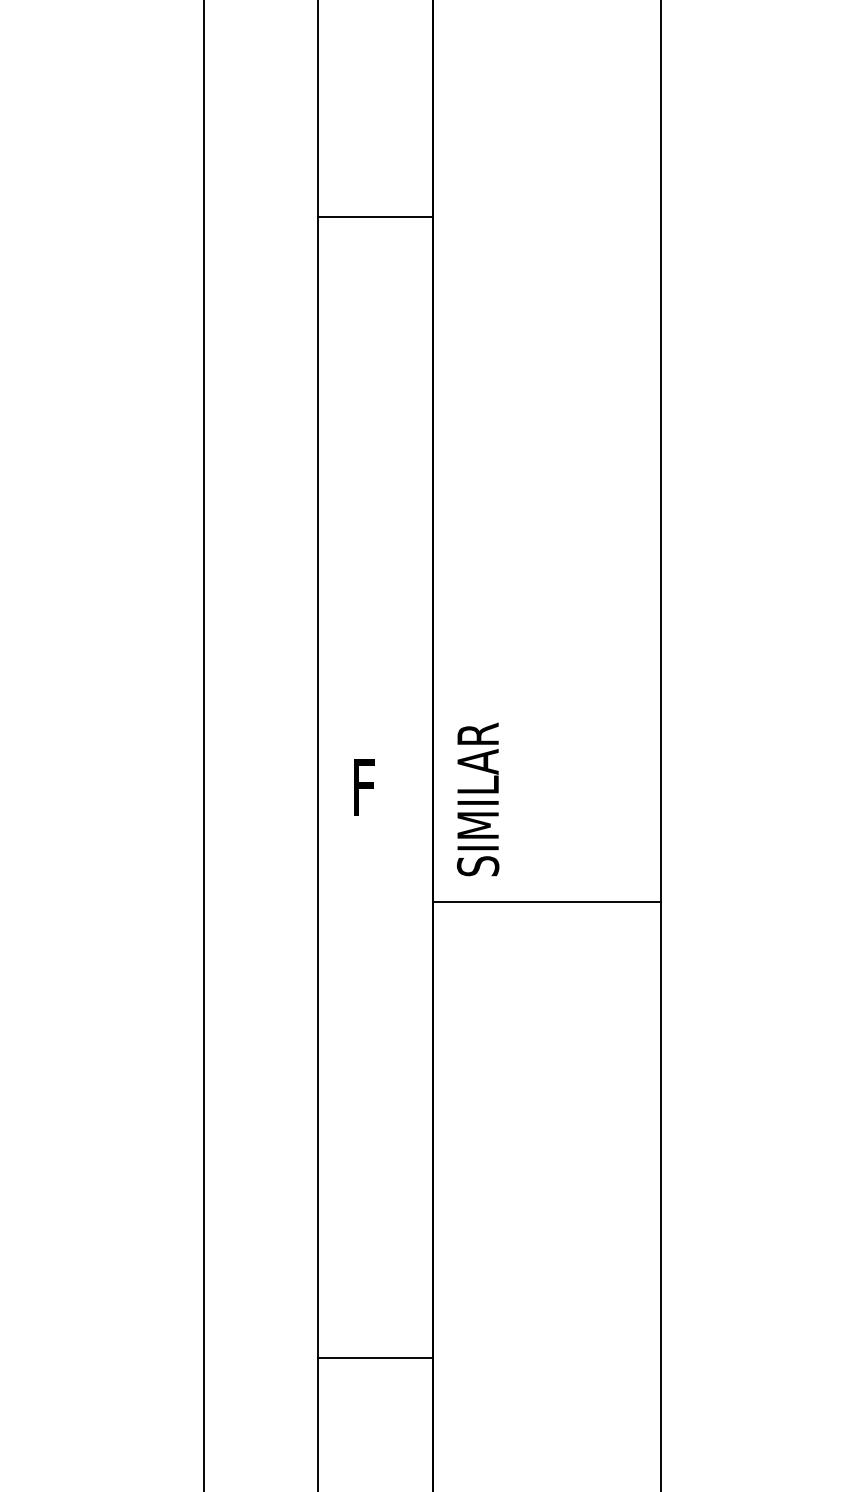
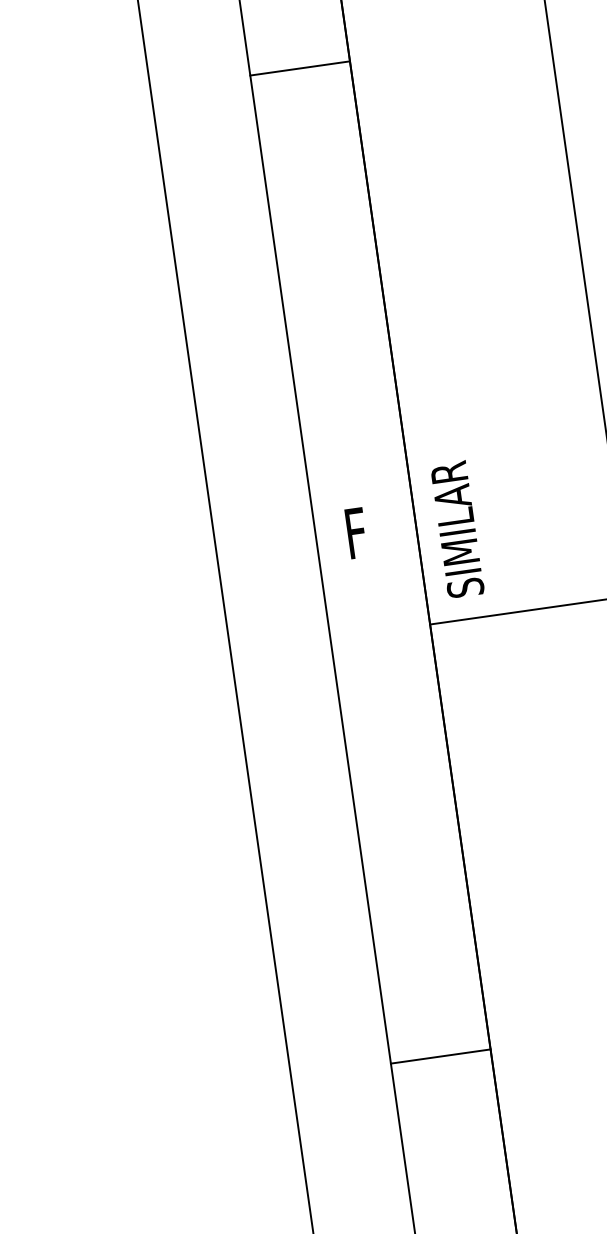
line: (375, 216) -> (300, 68), moved
line: (375, 1358) -> (440, 1056), moved

